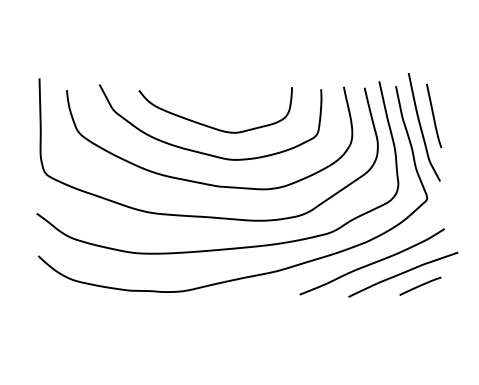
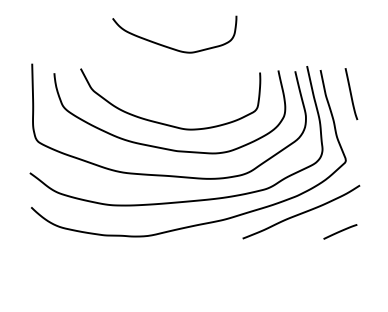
curve: (211, 126) -> (171, 47), moved
curve: (421, 127) -> (341, 103), removed
curve: (403, 273) -> (326, 221), removed

